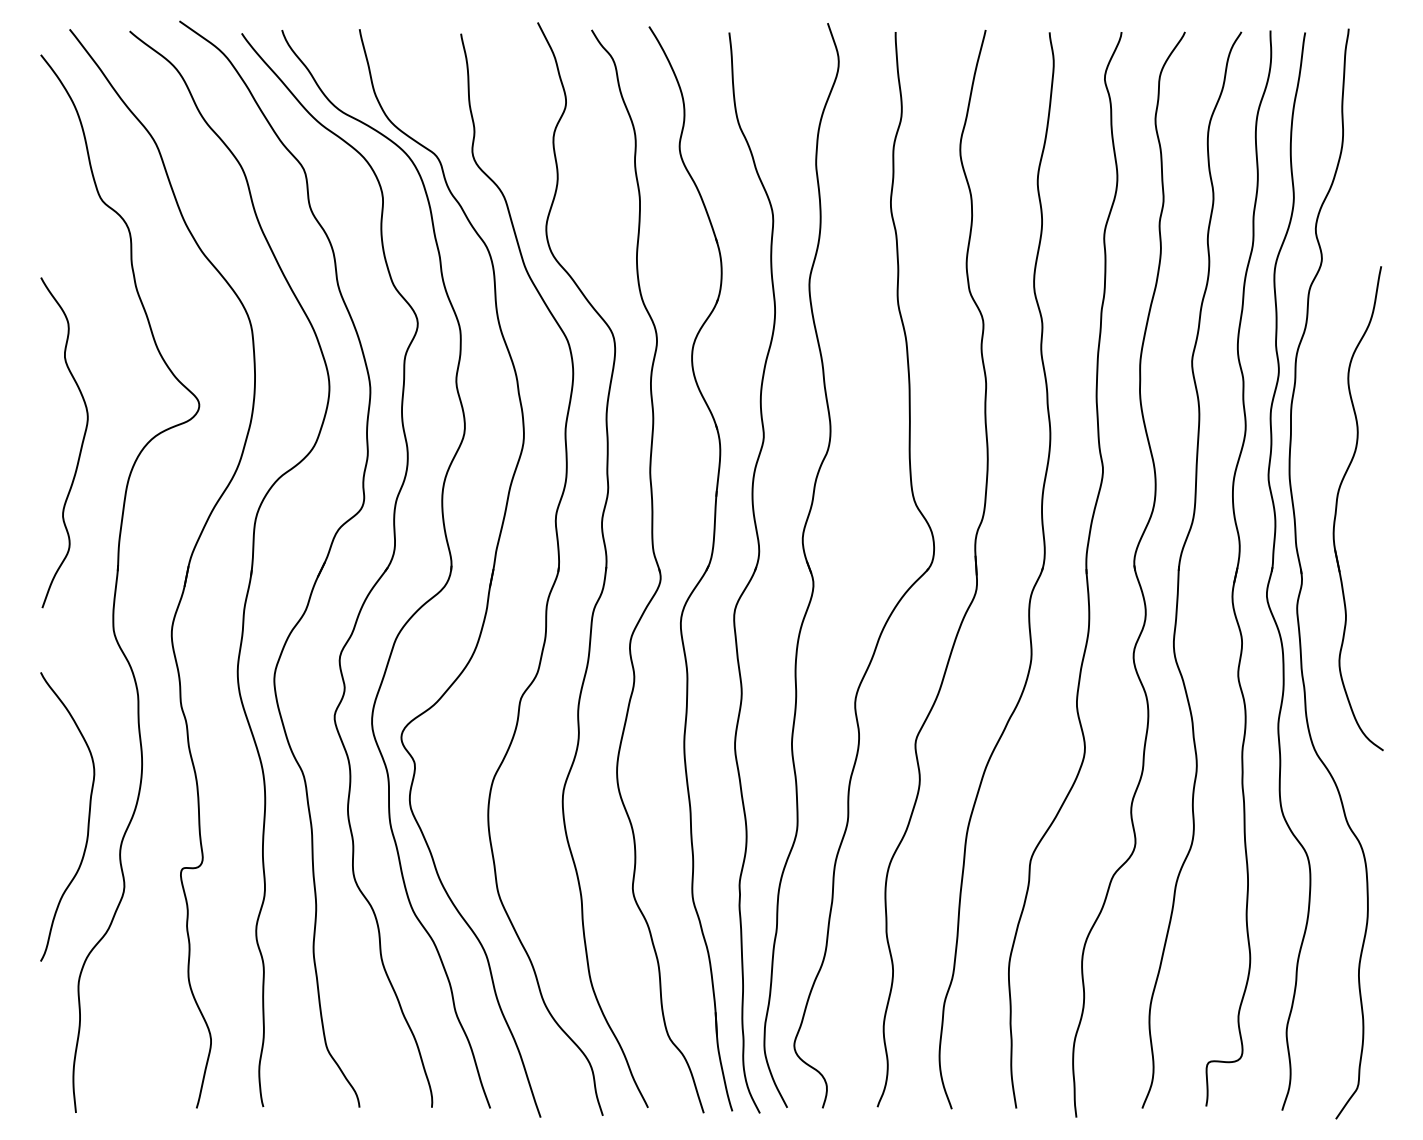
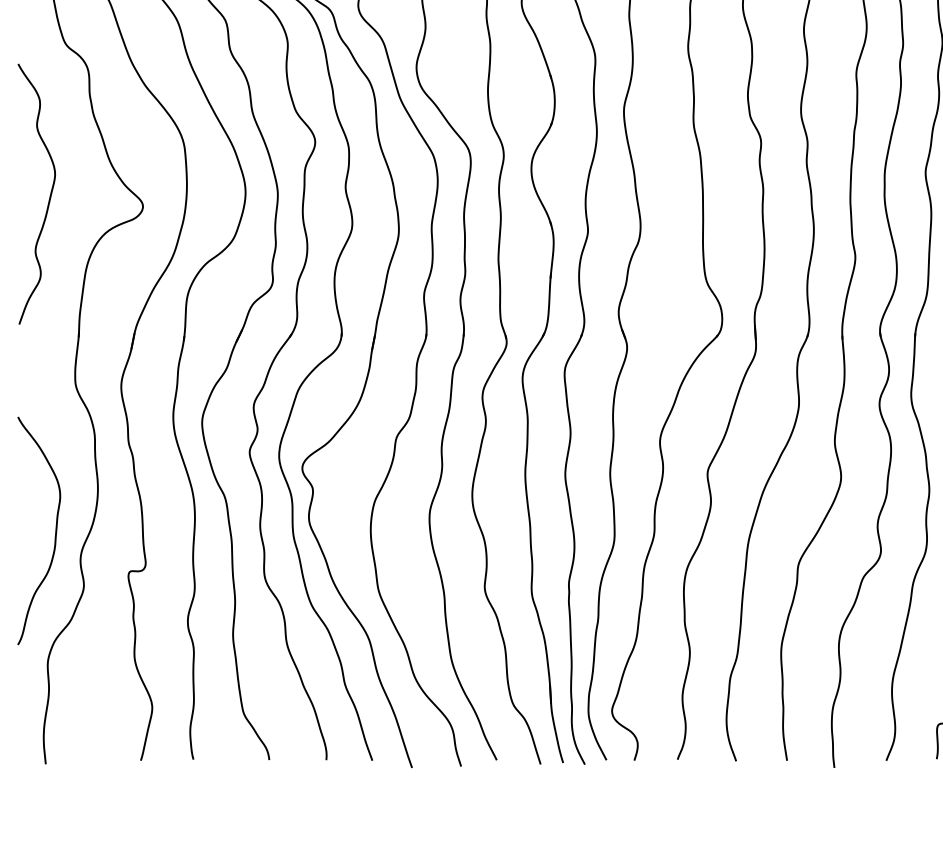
curve: (80, 447) -> (49, 197), moved

